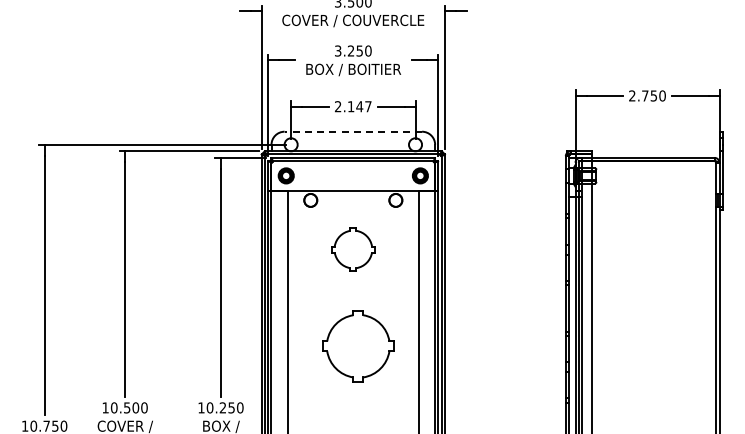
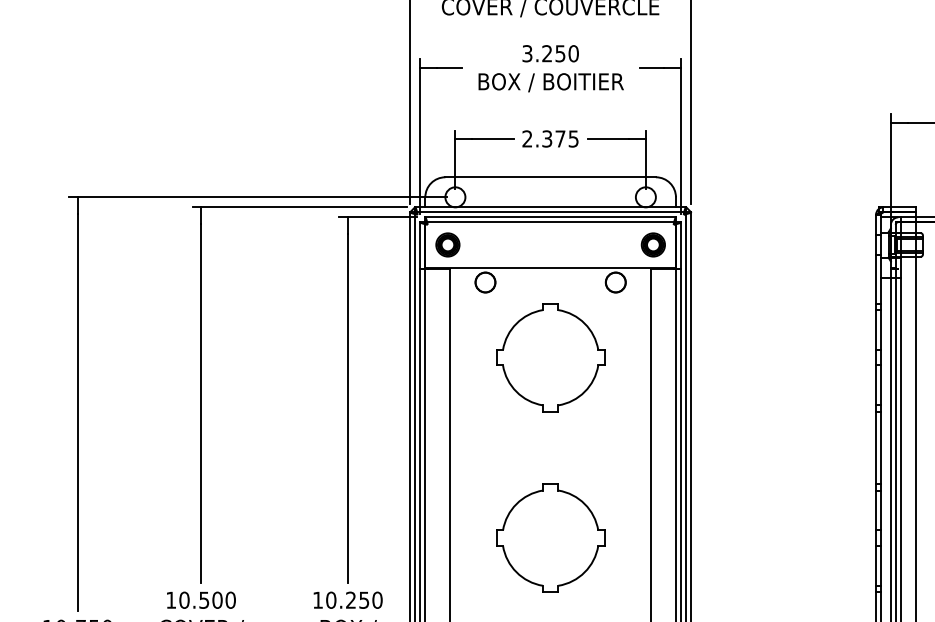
text: (359, 106) -> (560, 138), 2.147 -> 2.375
line: (353, 131) -> (550, 176), dashed -> solid
part: (353, 249) -> (550, 357), size x1.67
part: (358, 346) -> (550, 538), moved

